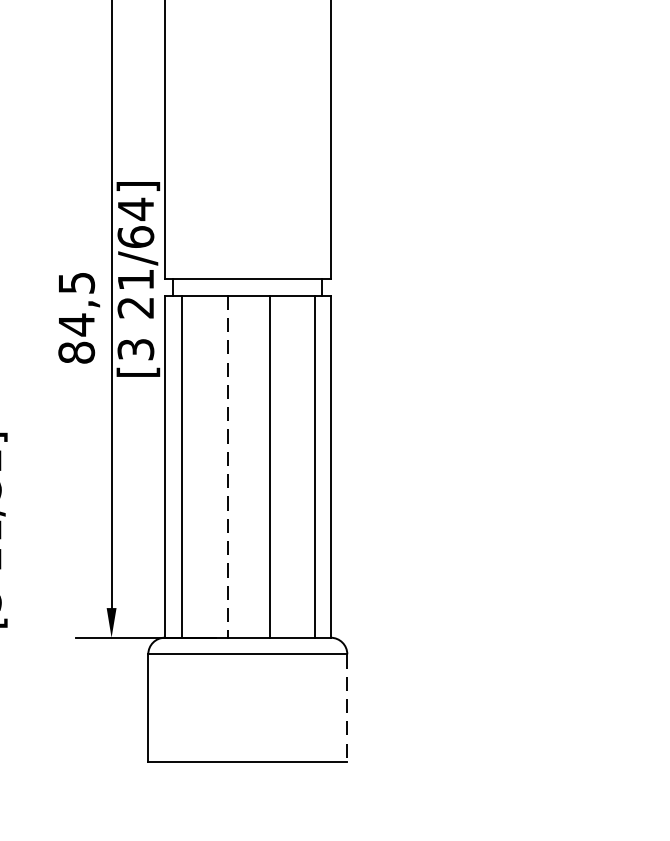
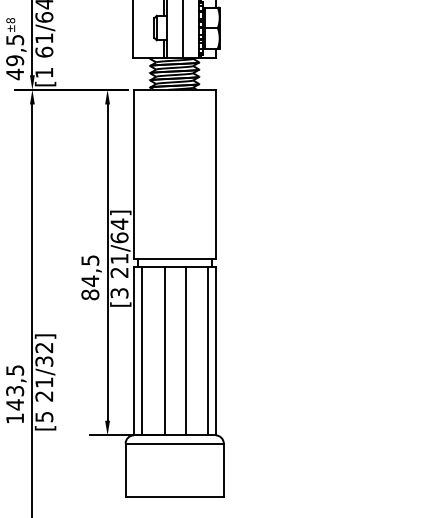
line: (227, 467) -> (164, 351), dashed -> solid
line: (346, 708) -> (223, 470), dashed -> solid

